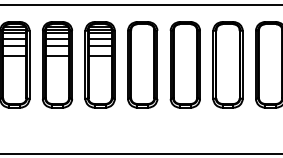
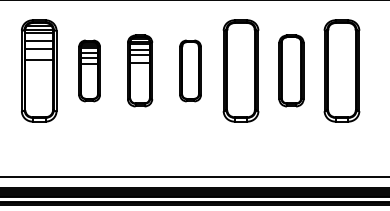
part: (57, 64) -> (89, 70), size x0.6
part: (99, 64) -> (139, 70), size x0.7
part: (142, 64) -> (190, 70), size x0.6
part: (228, 64) -> (291, 70), size x0.7

